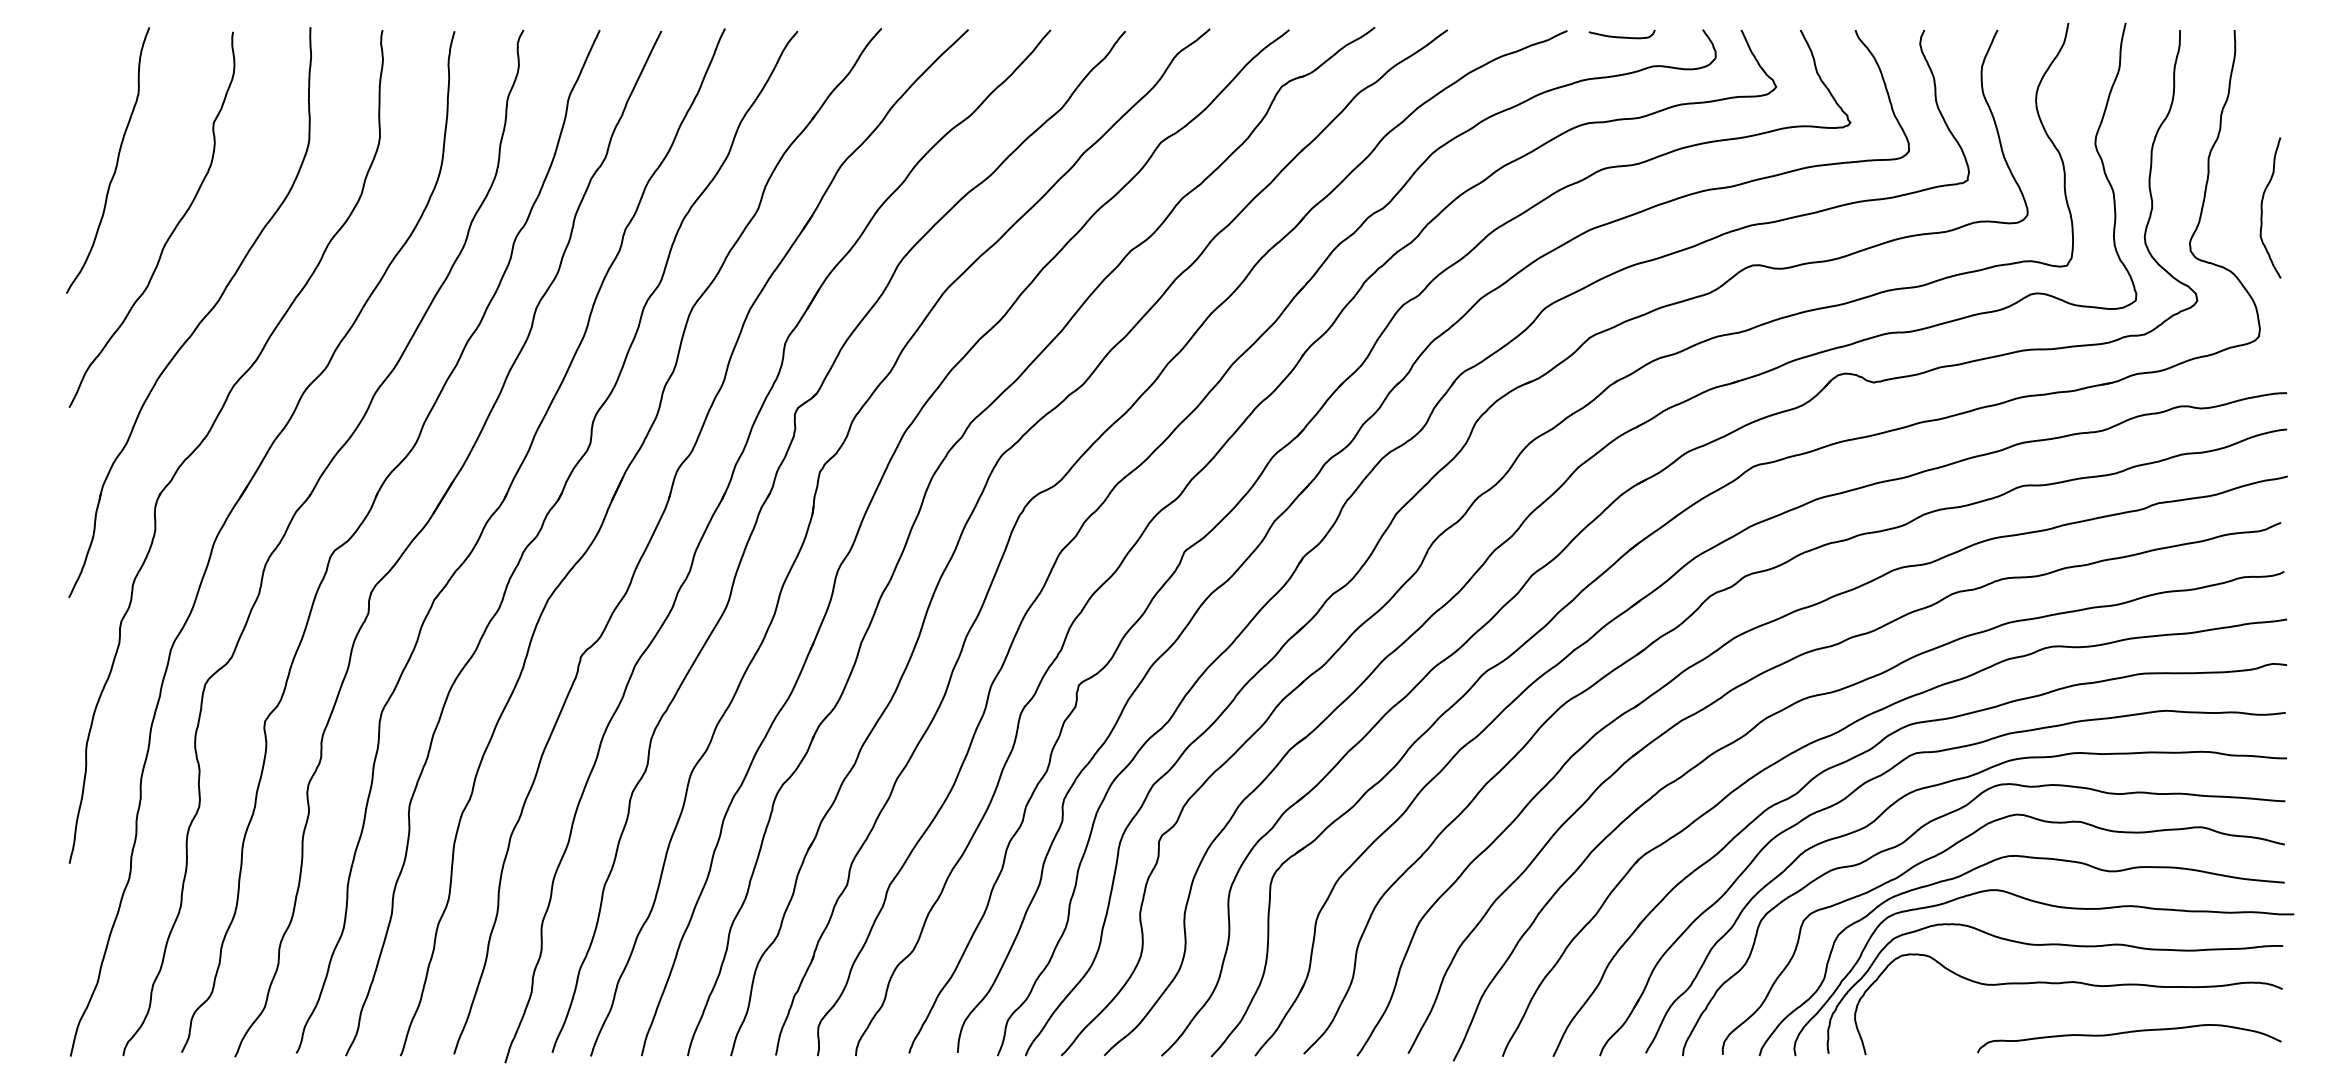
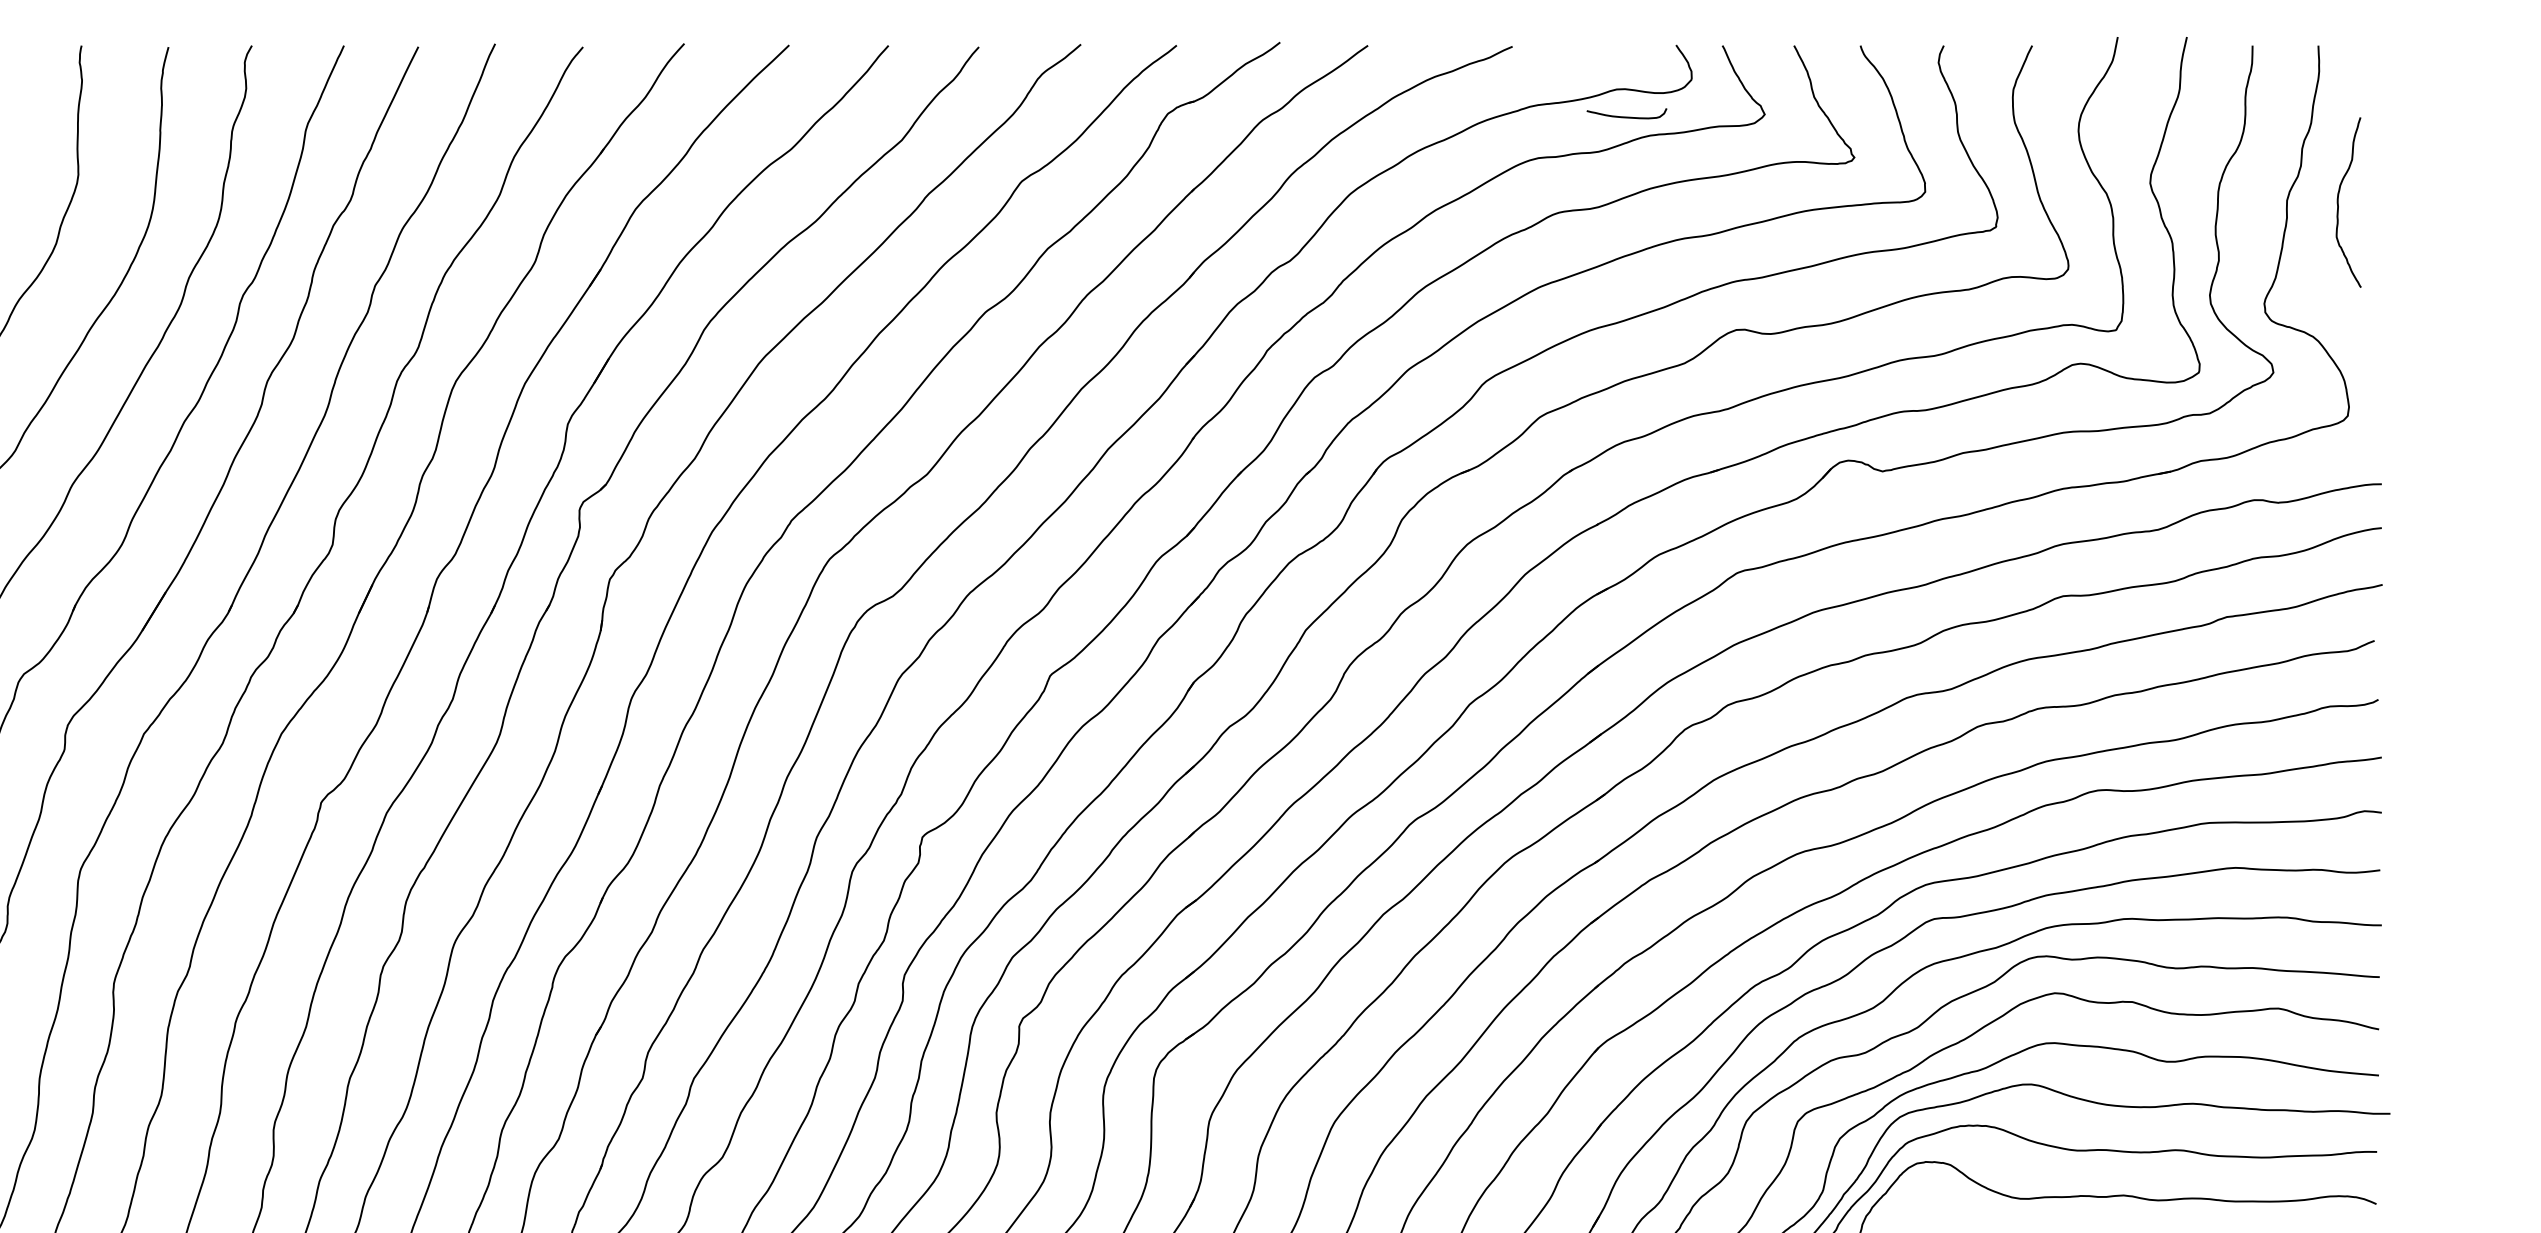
curve: (1621, 36) -> (1626, 116), moved
curve: (2262, 207) -> (2338, 202), moved

